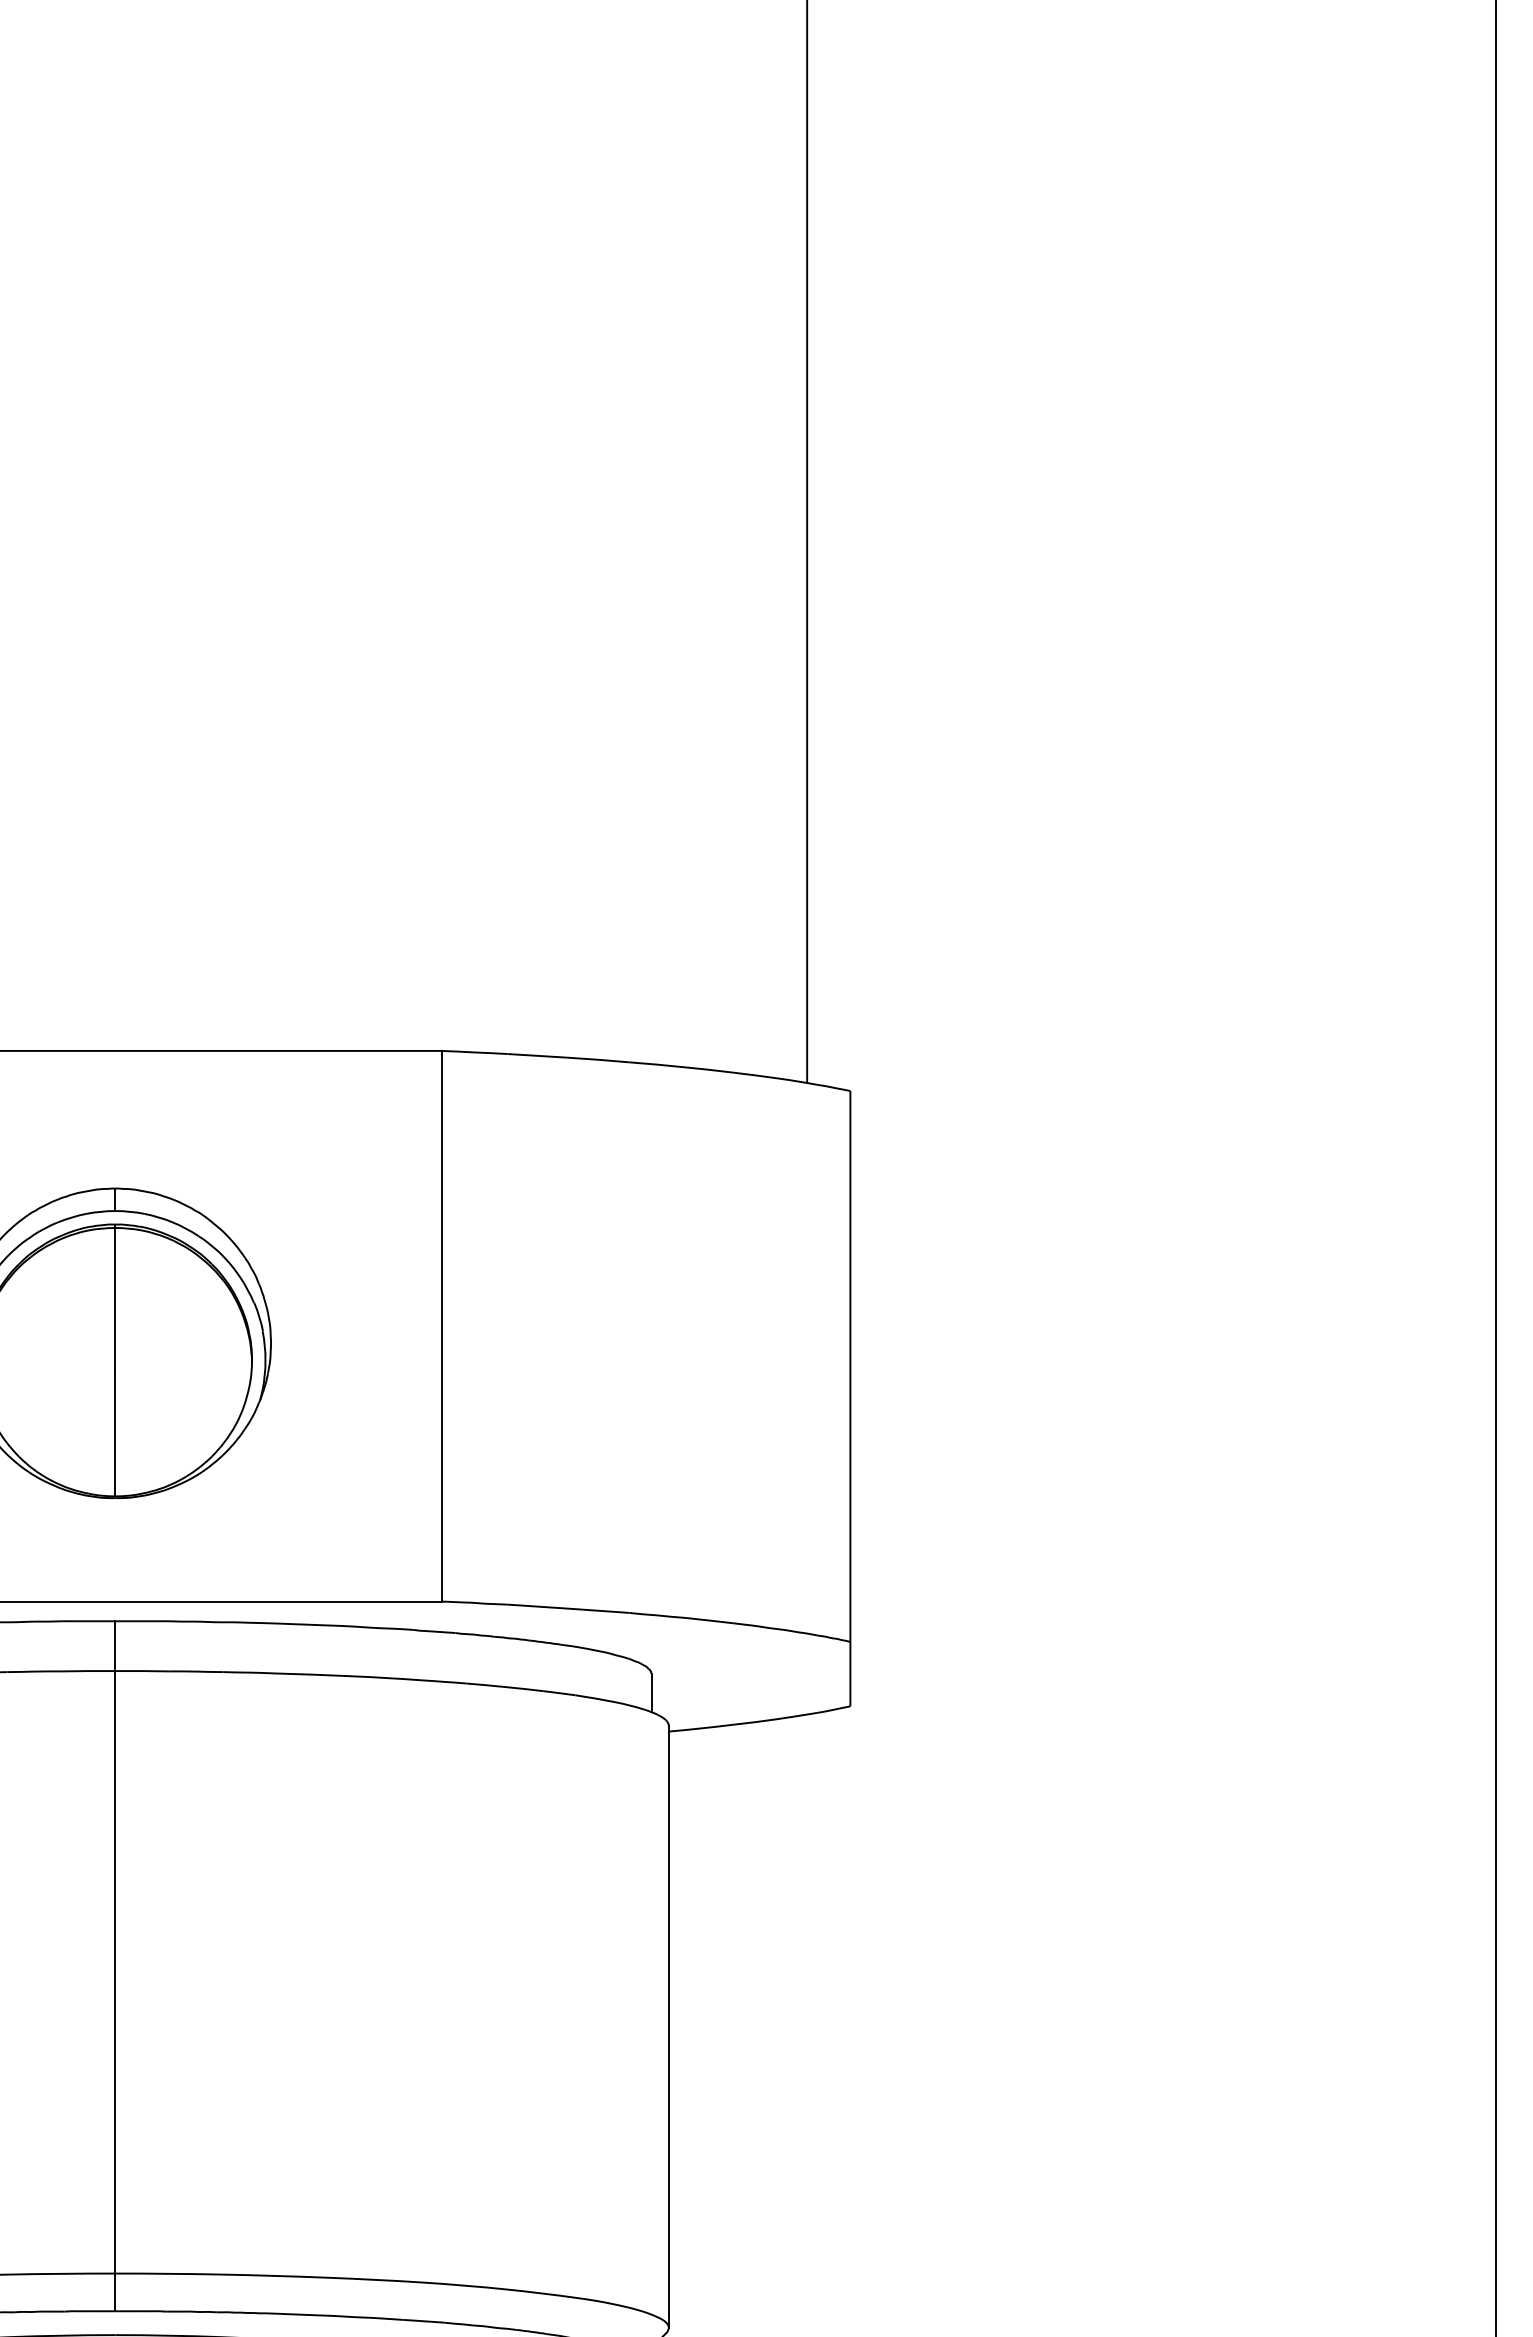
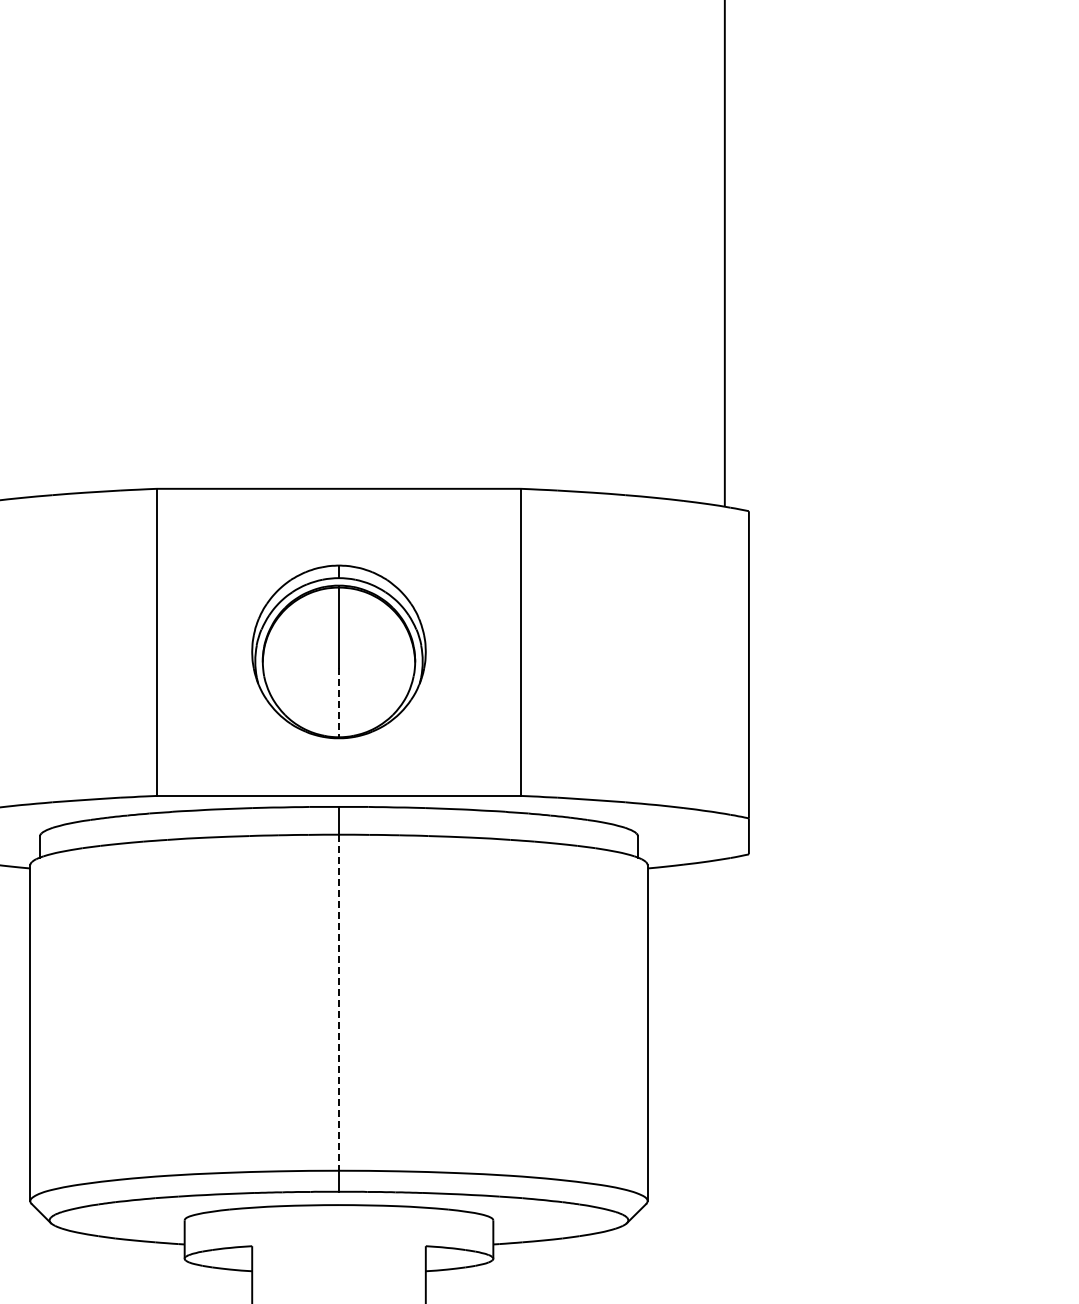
line: (116, 1434) -> (339, 702), solid -> dashed
line: (116, 1973) -> (339, 1003), solid -> dashed

